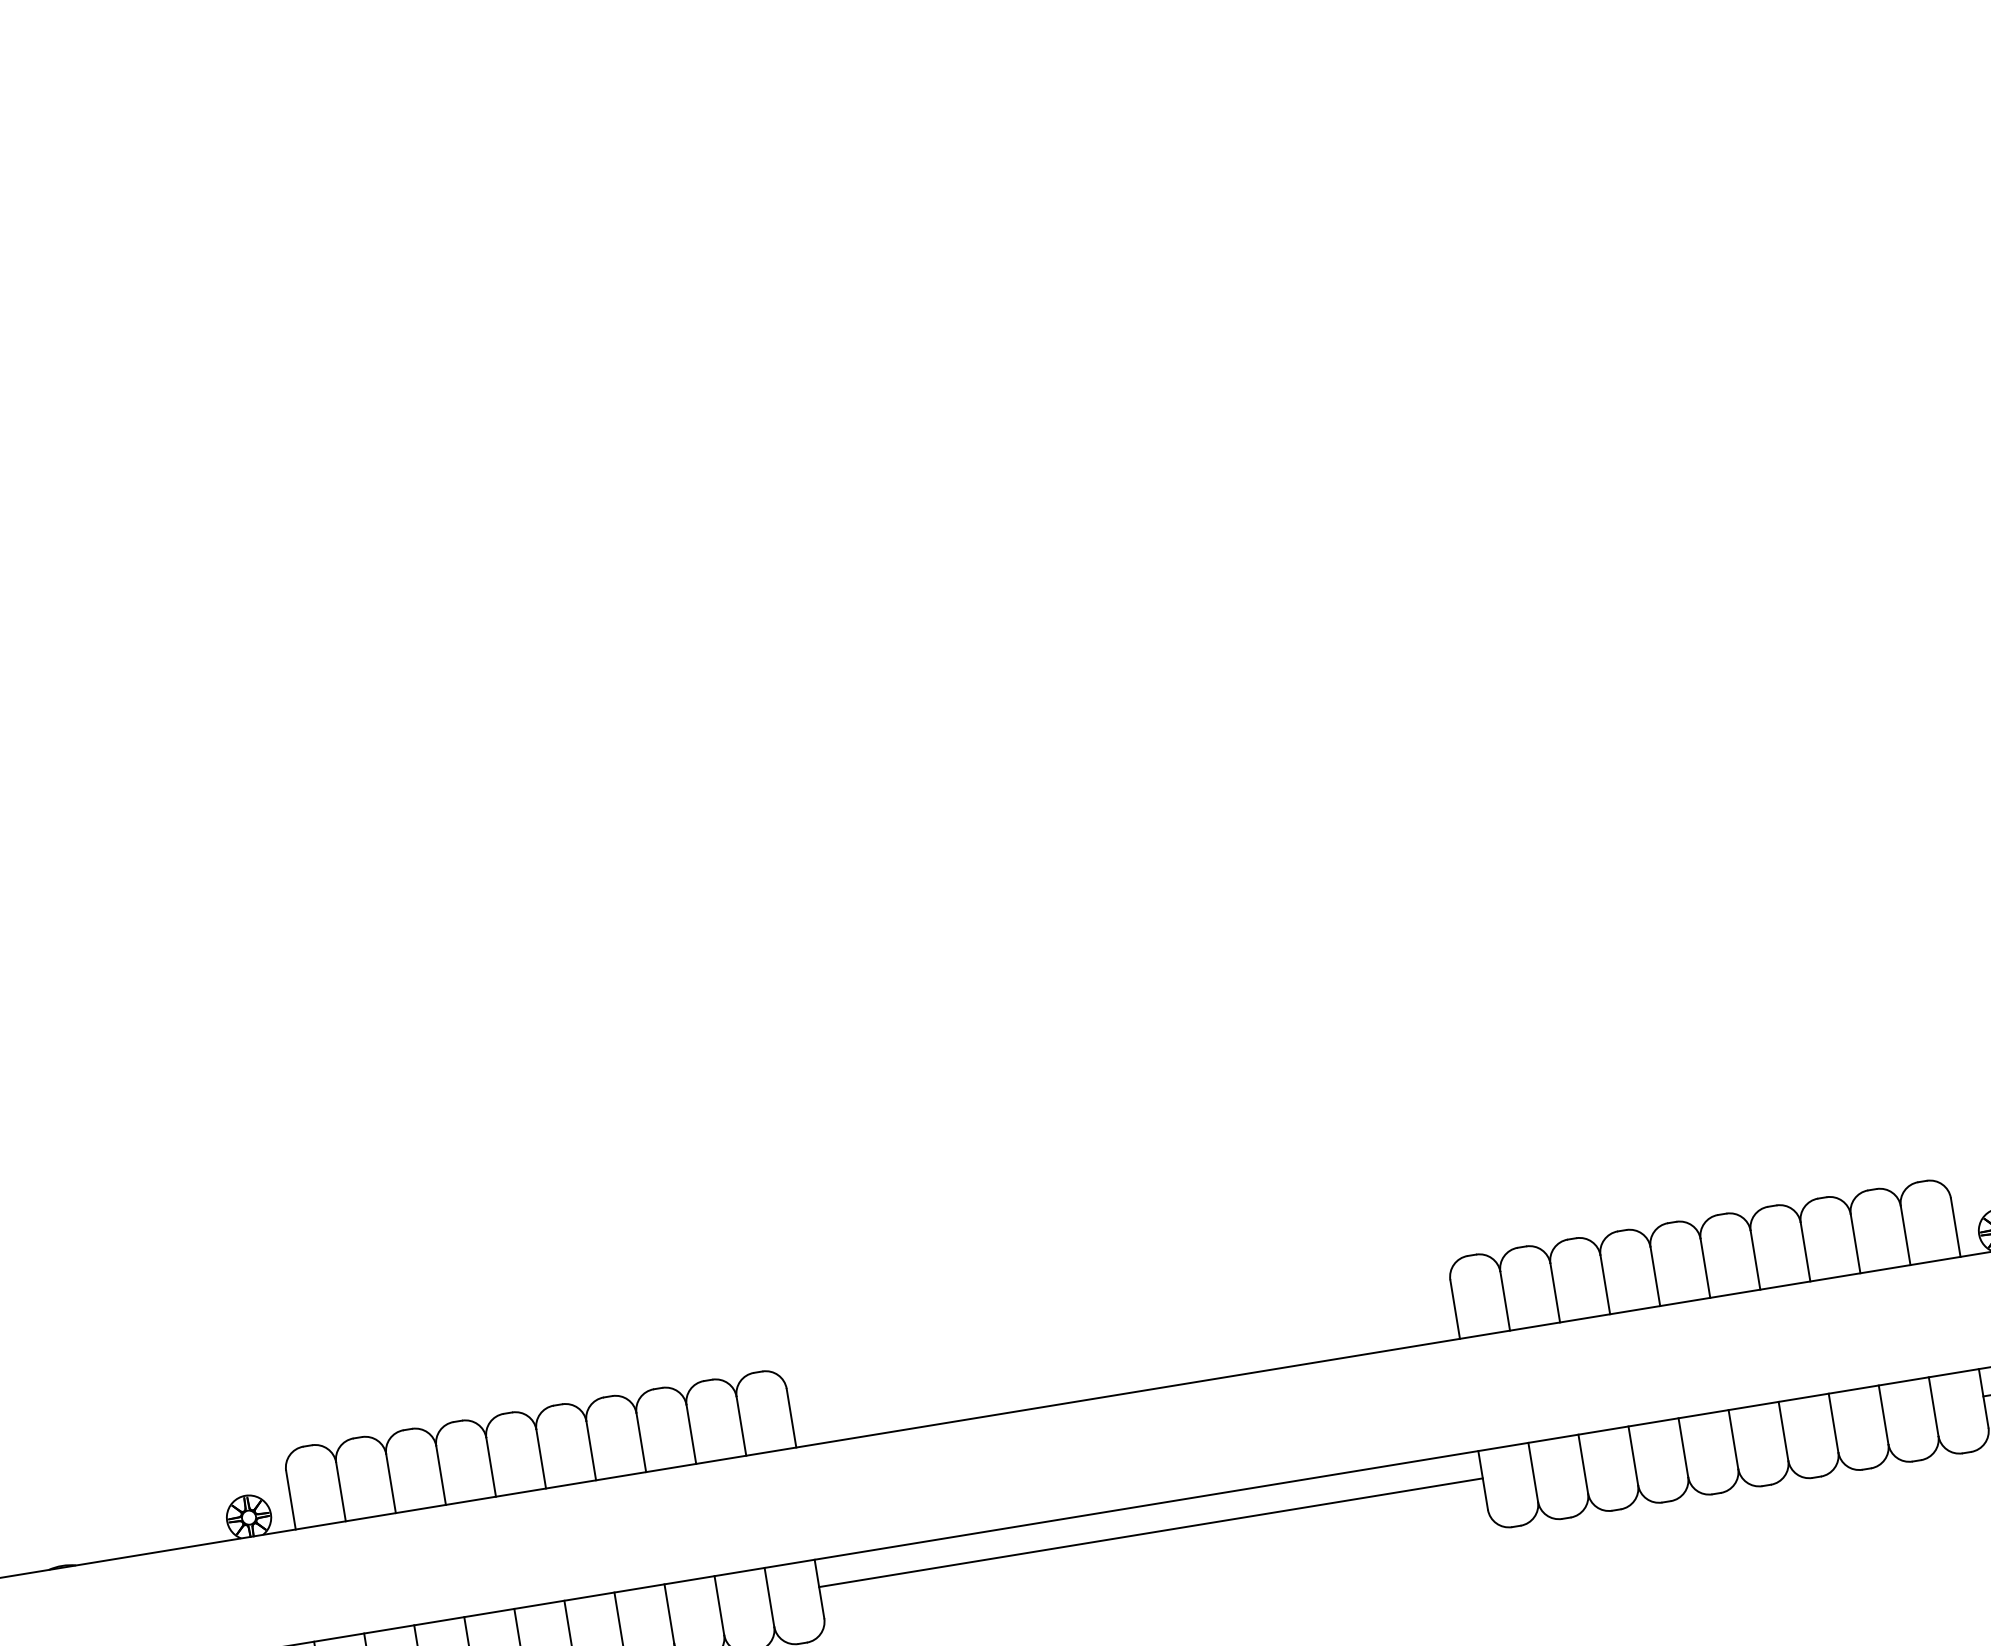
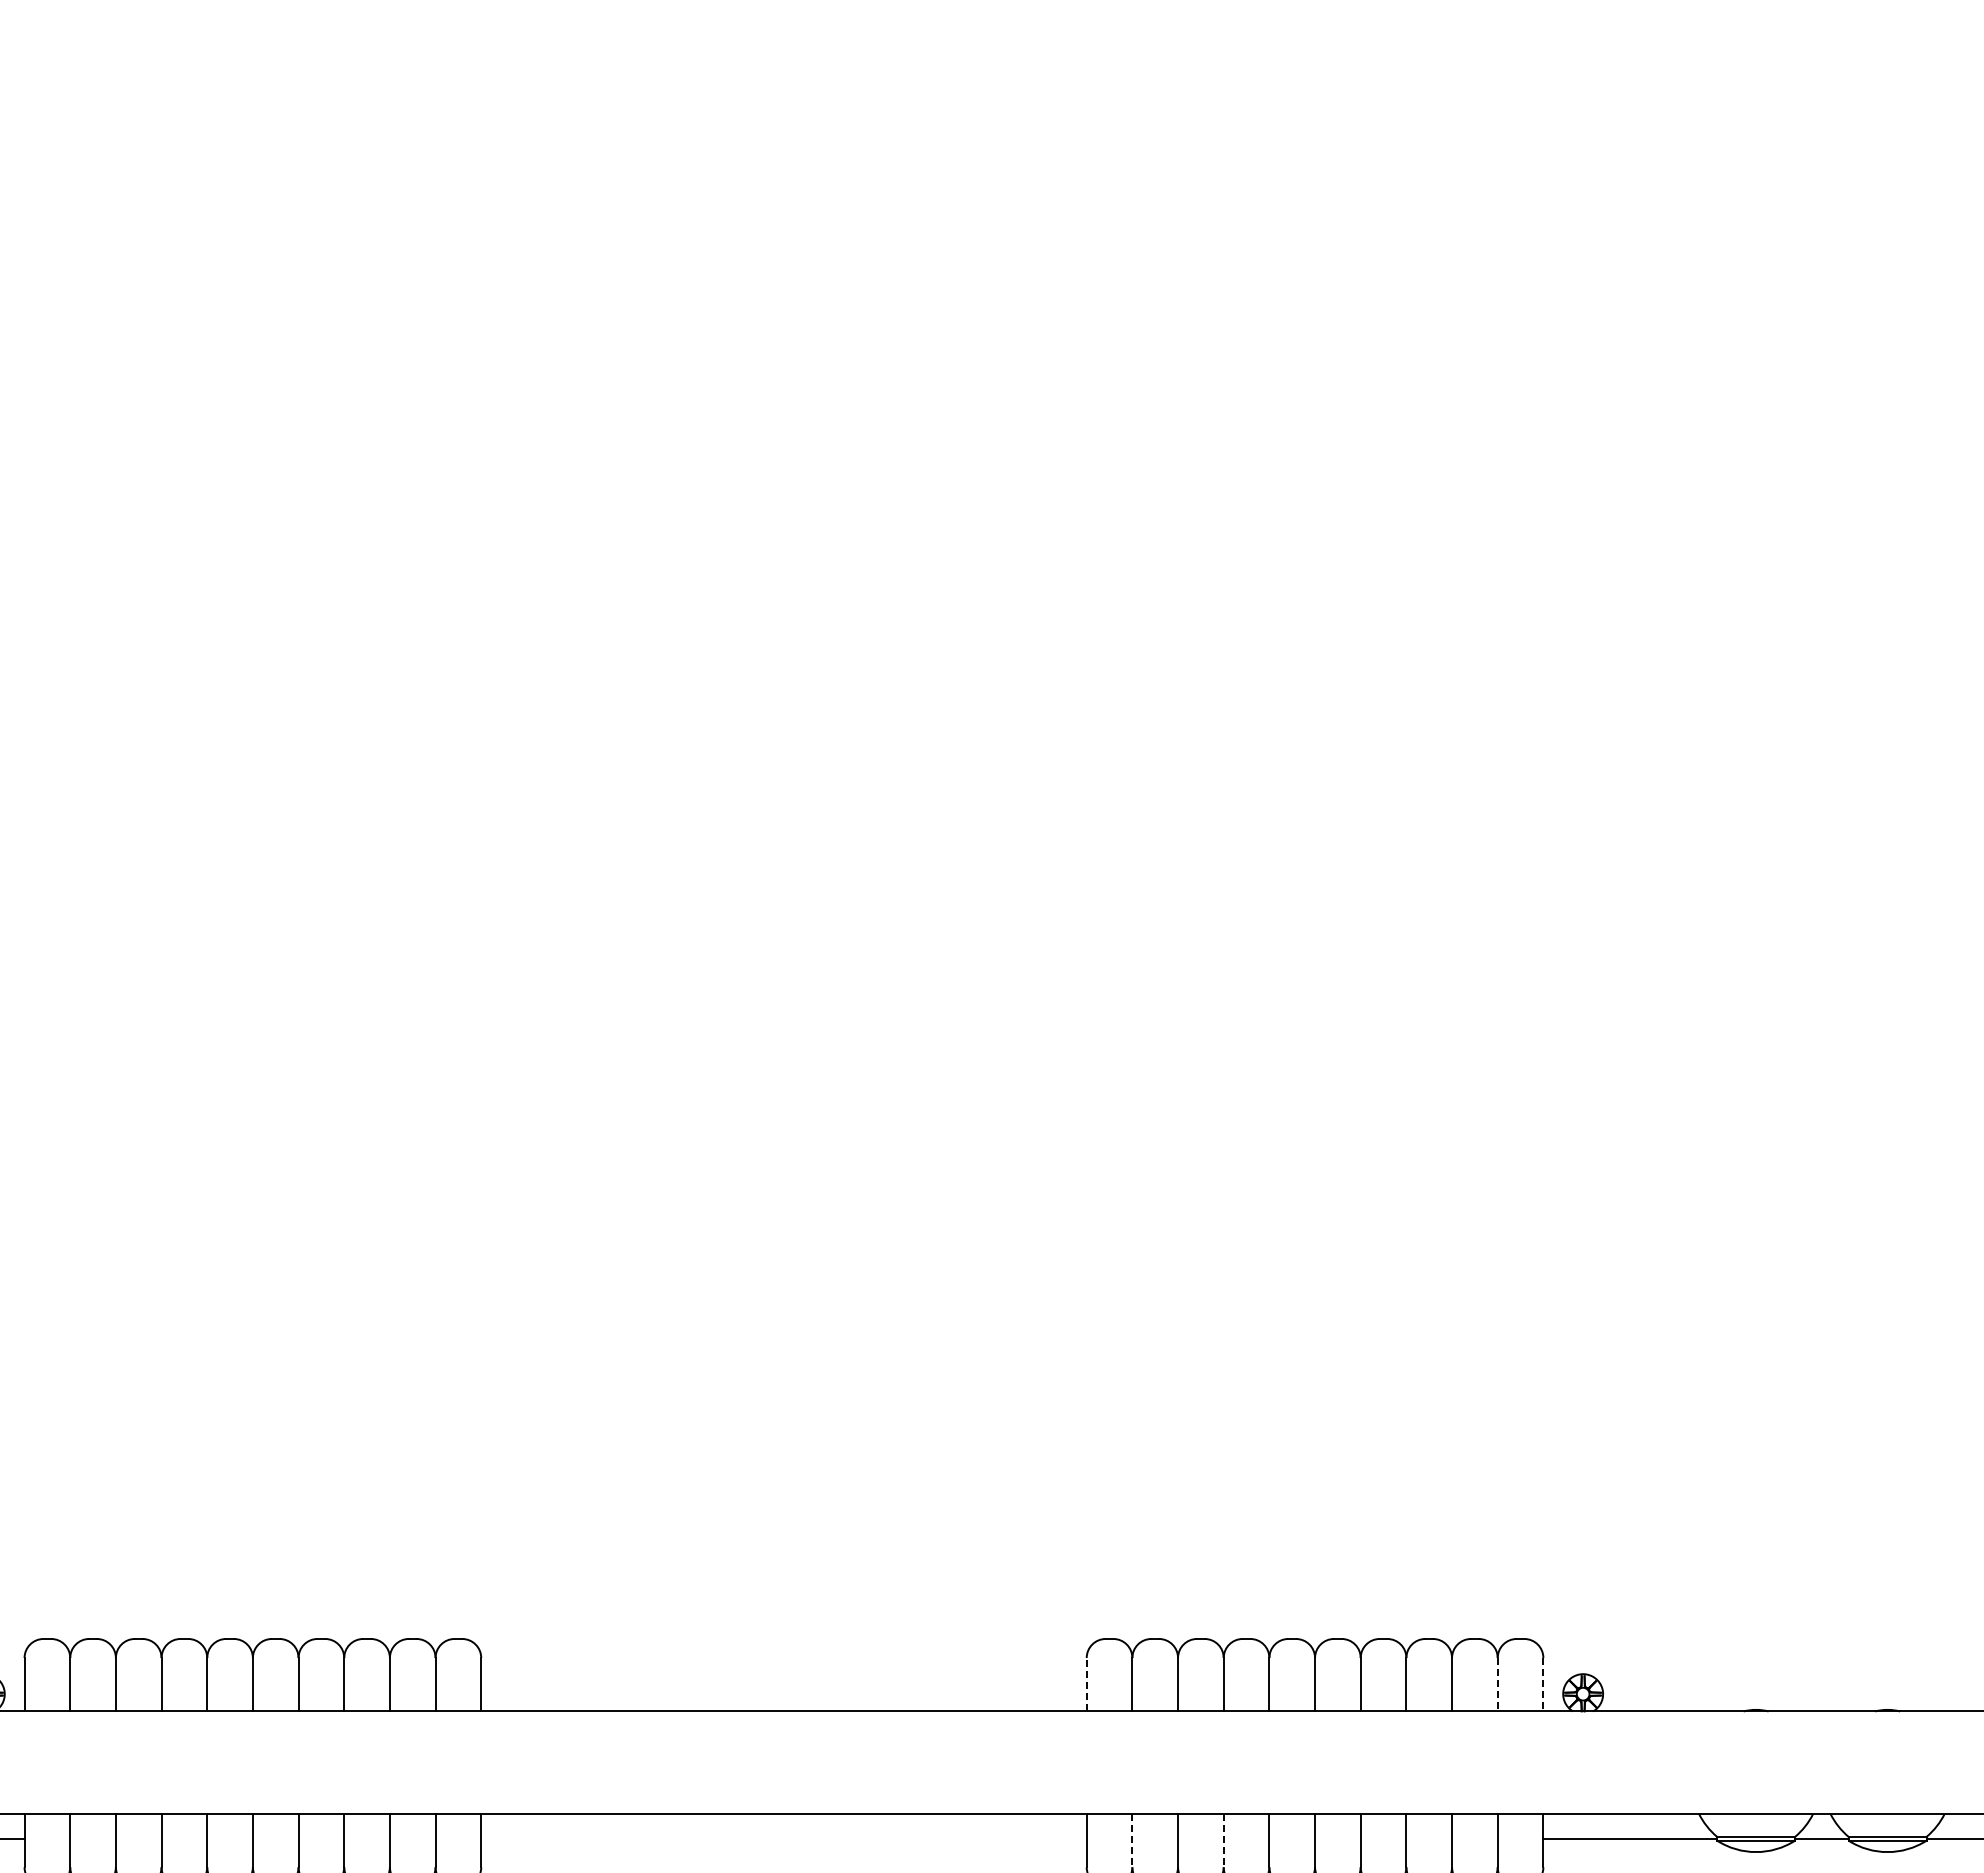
line: (1955, 1227) -> (1543, 1684), solid -> dashed
line: (1905, 1235) -> (1497, 1684), solid -> dashed
line: (1454, 1309) -> (1086, 1684), solid -> dashed
line: (1633, 1455) -> (1223, 1840), solid -> dashed
line: (1533, 1472) -> (1132, 1840), solid -> dashed
line: (1150, 1532) -> (783, 1838), removed

